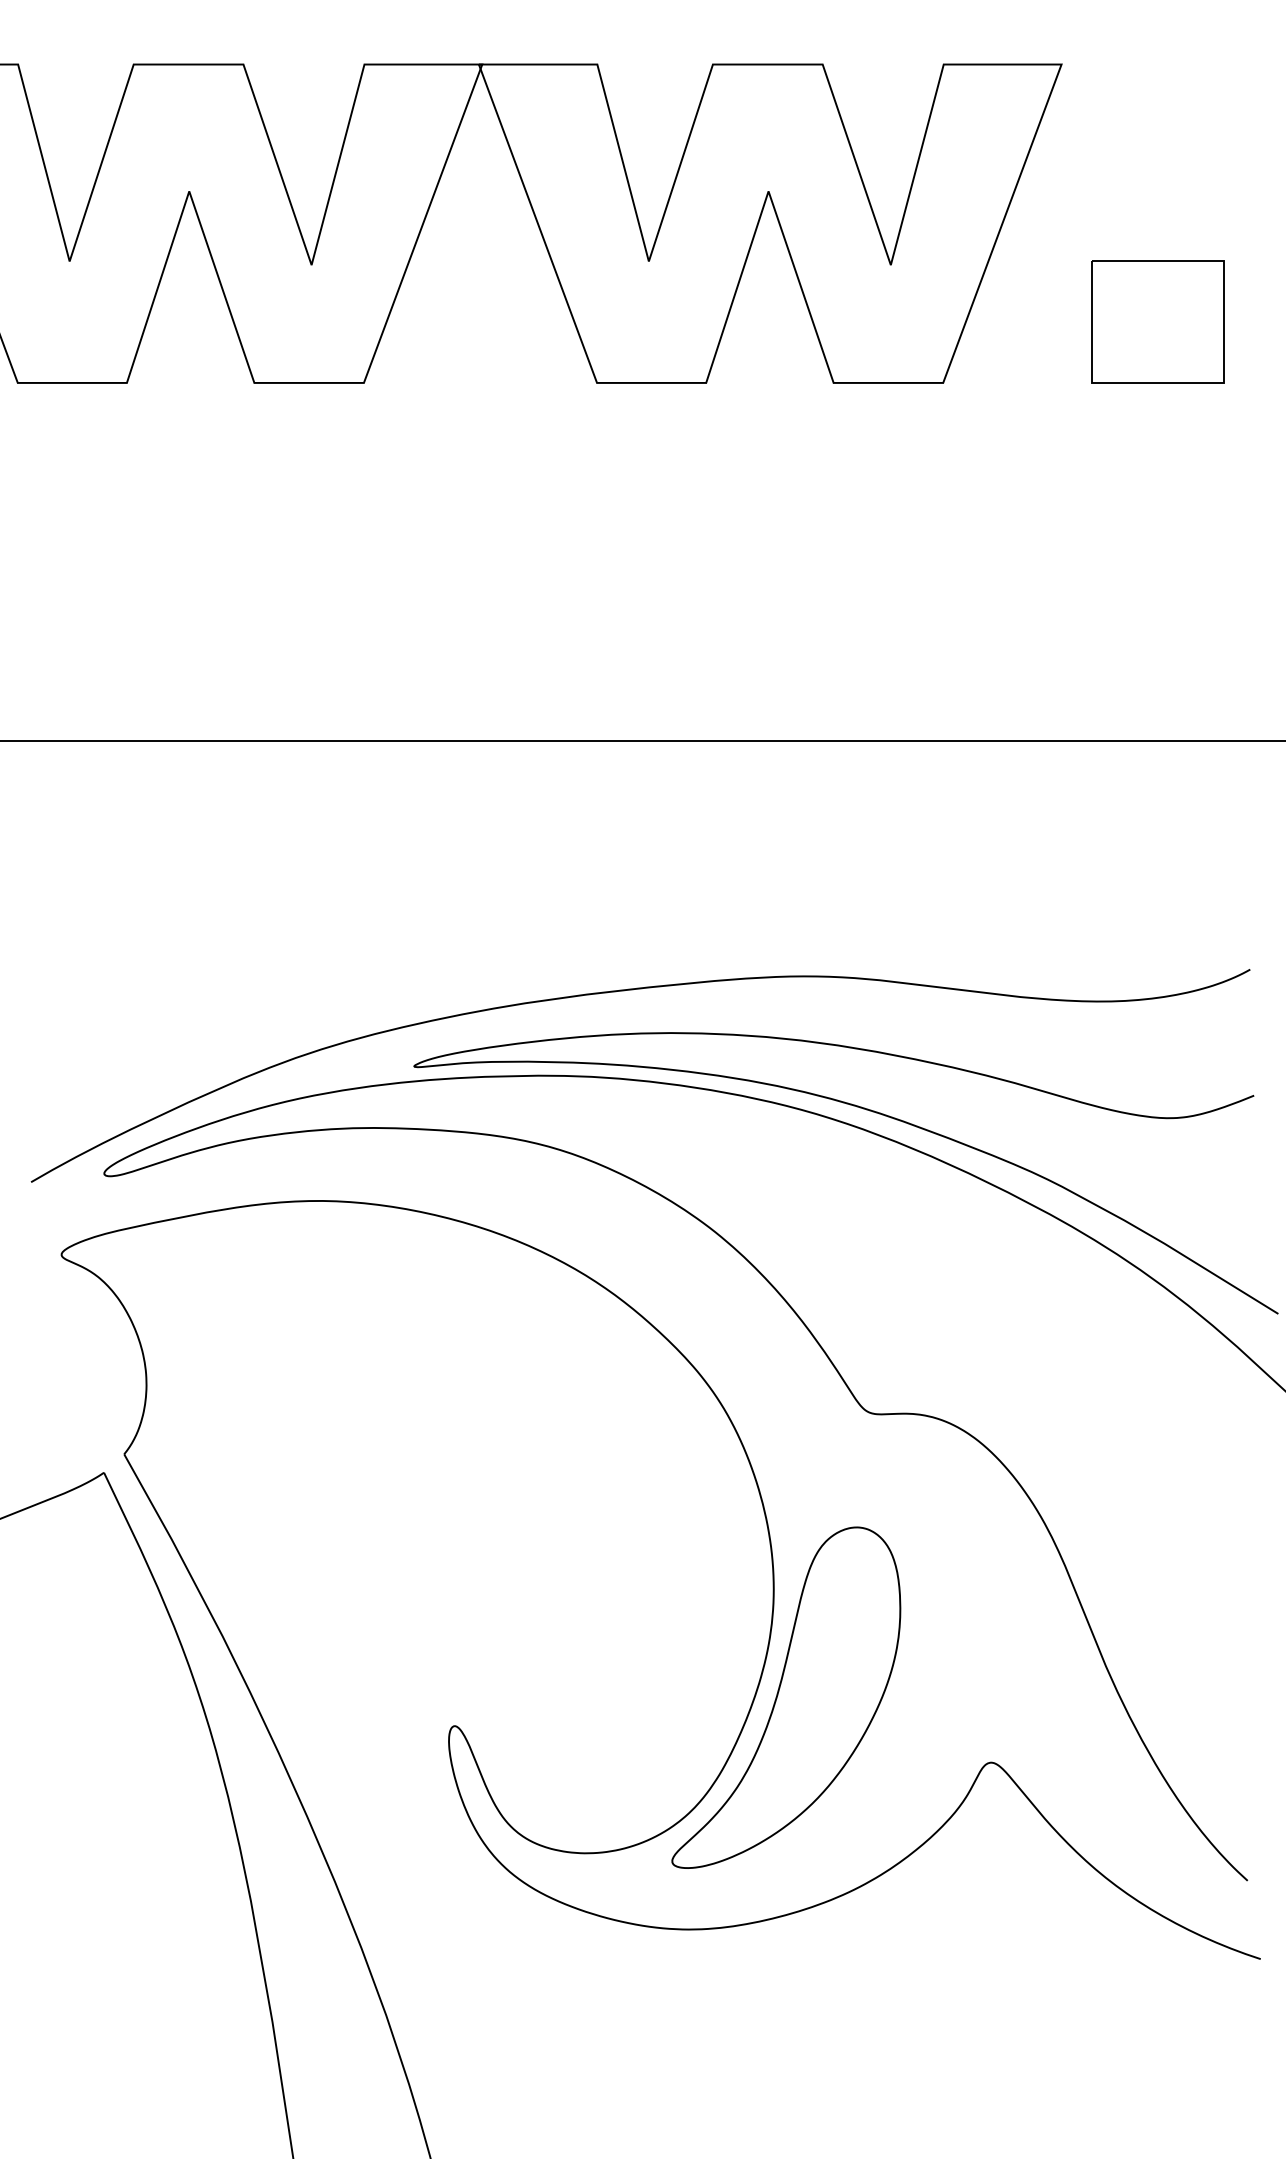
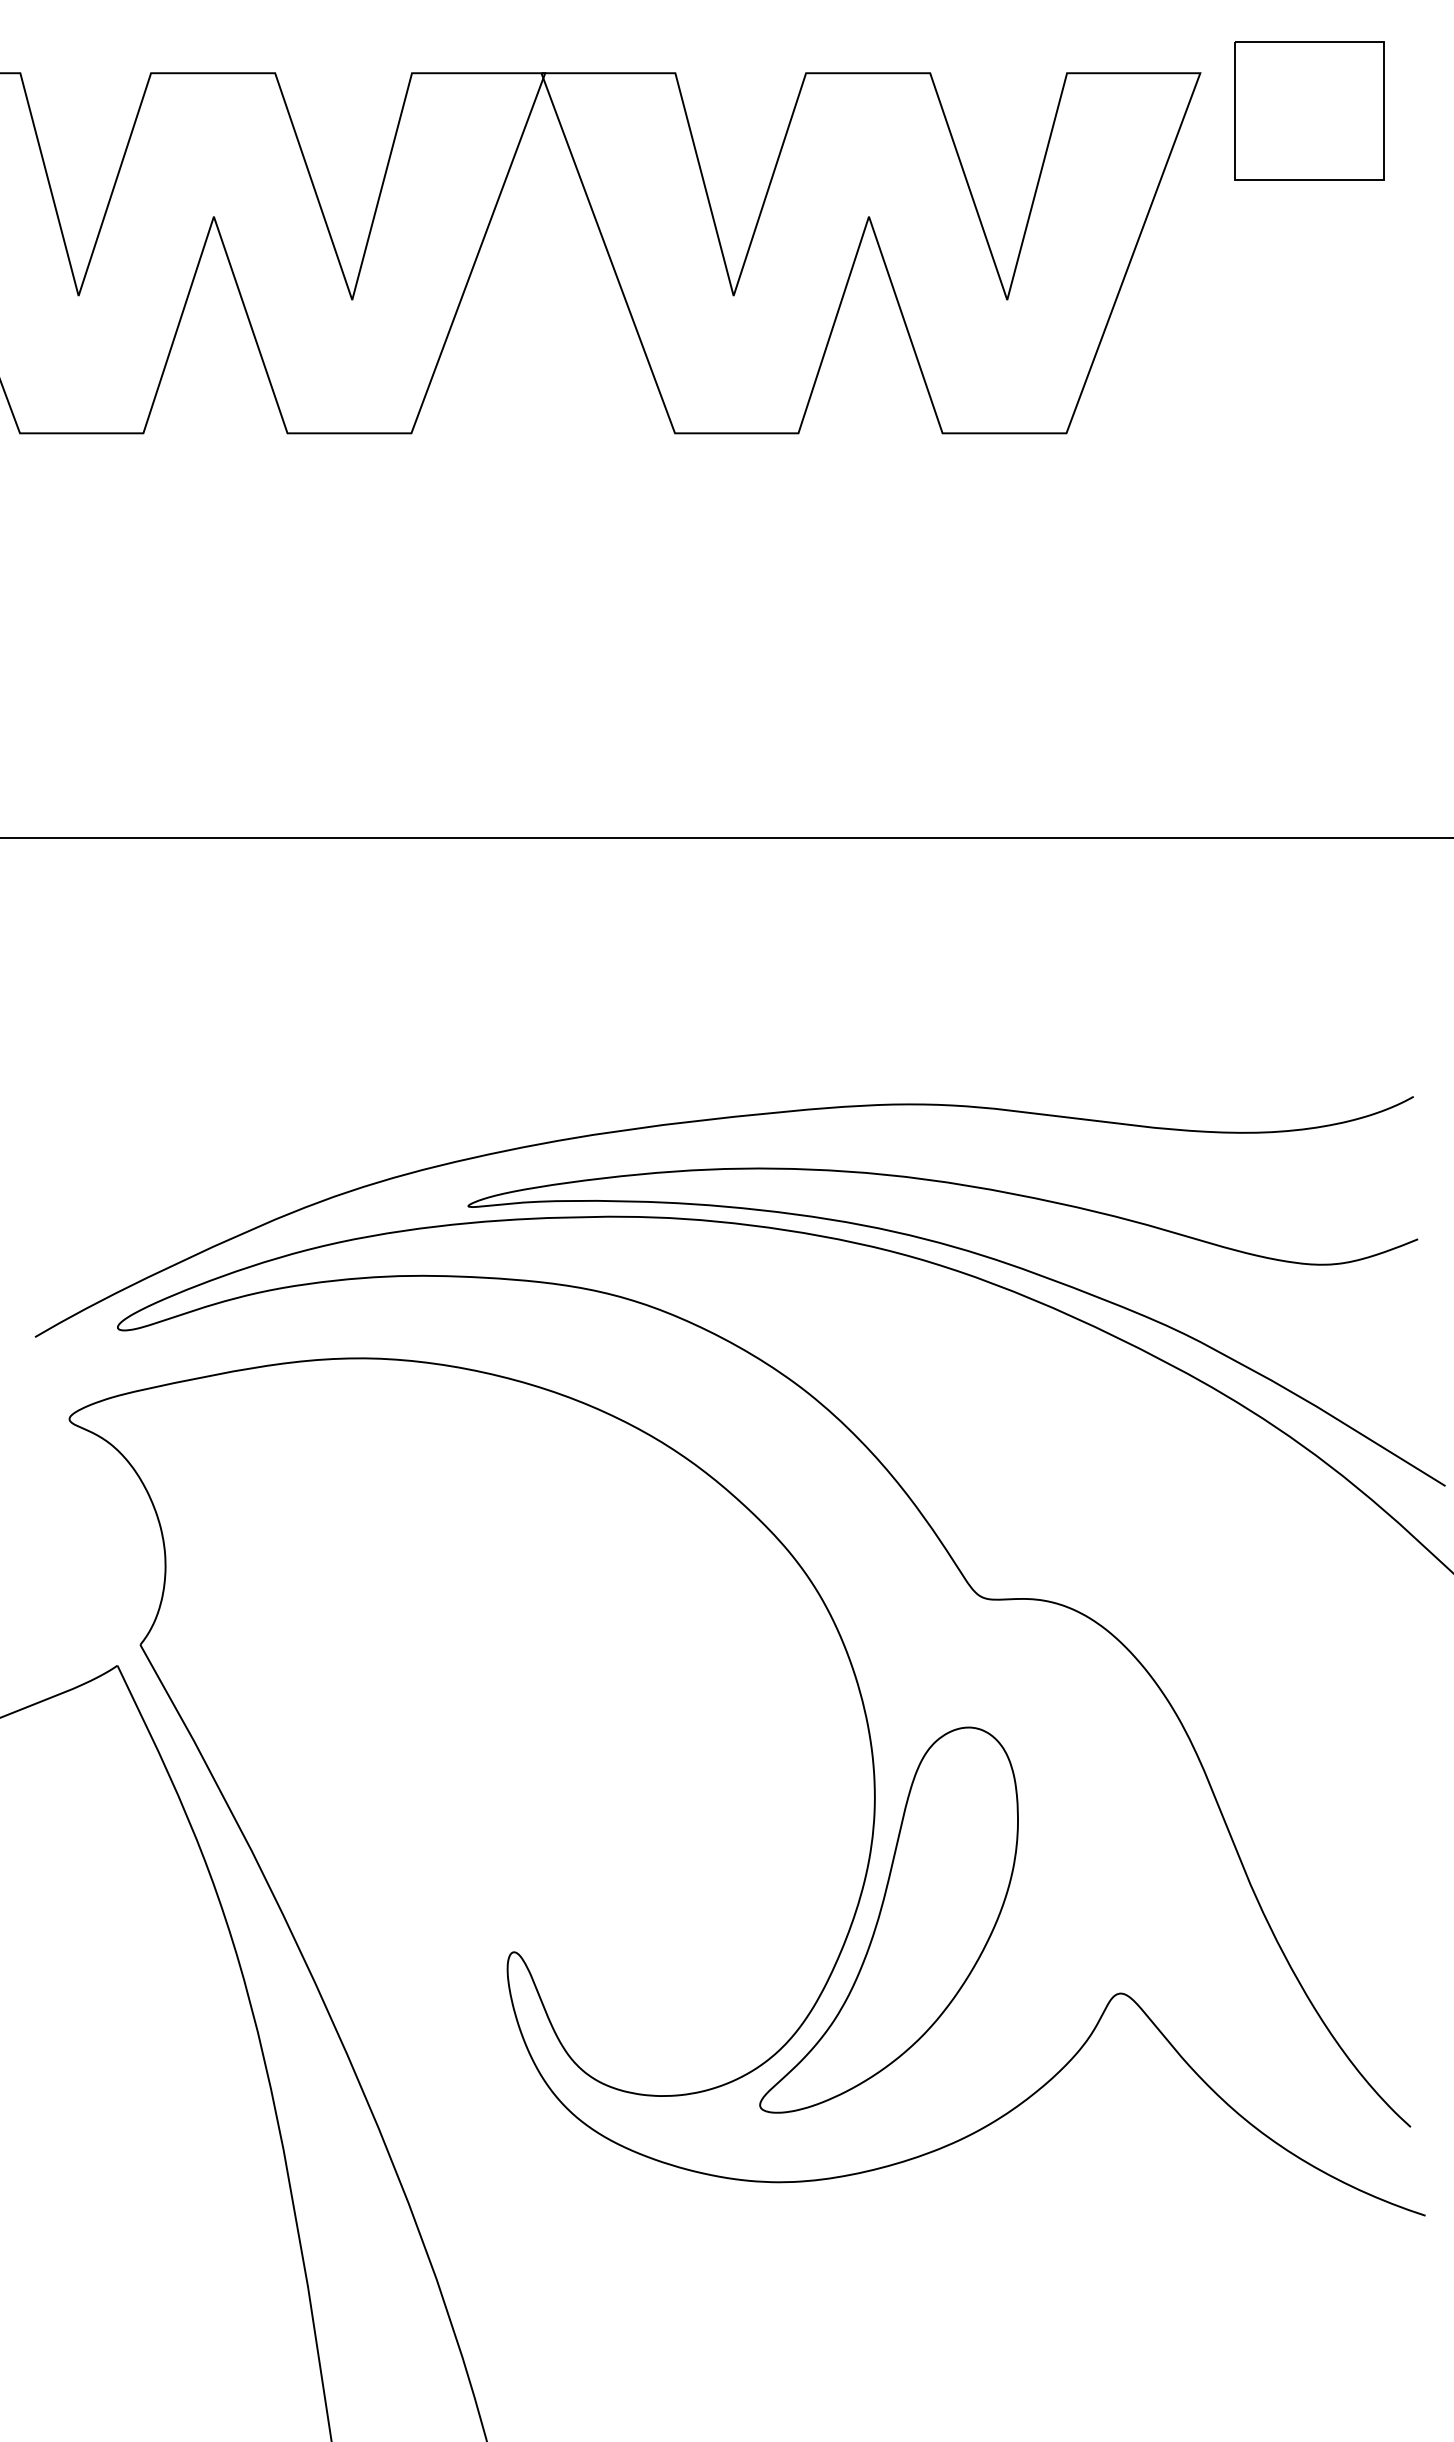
part: (1158, 321) -> (1309, 110), moved

